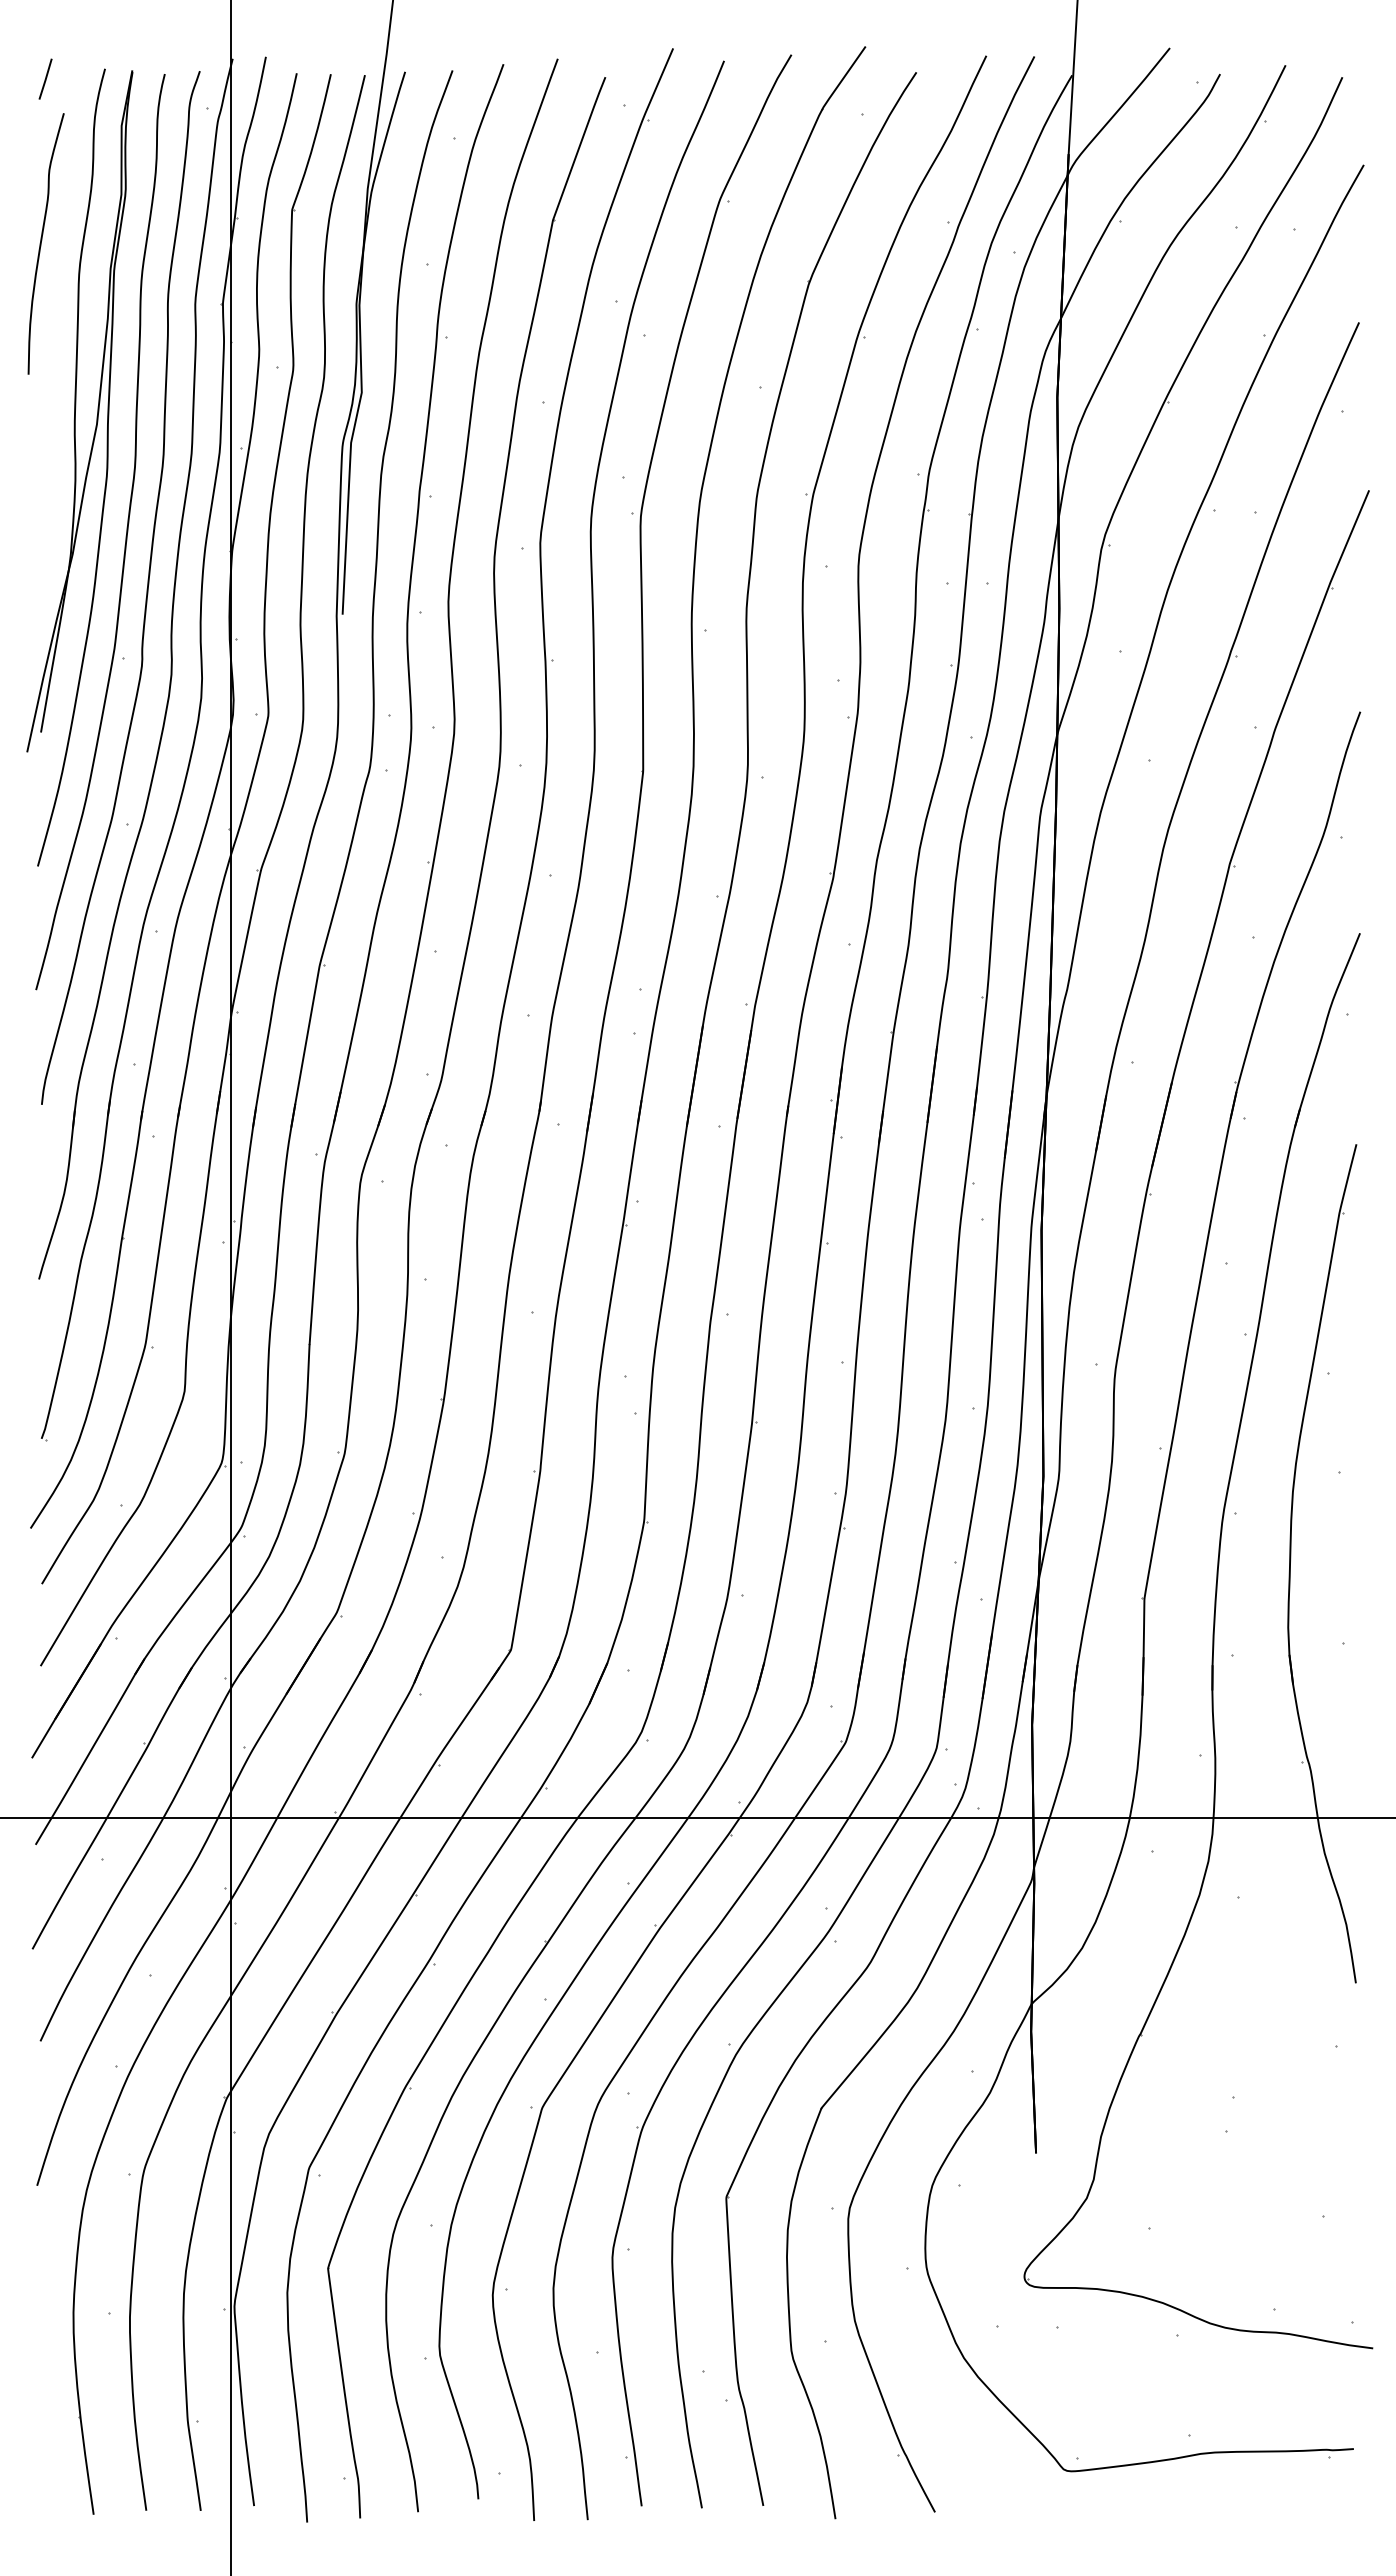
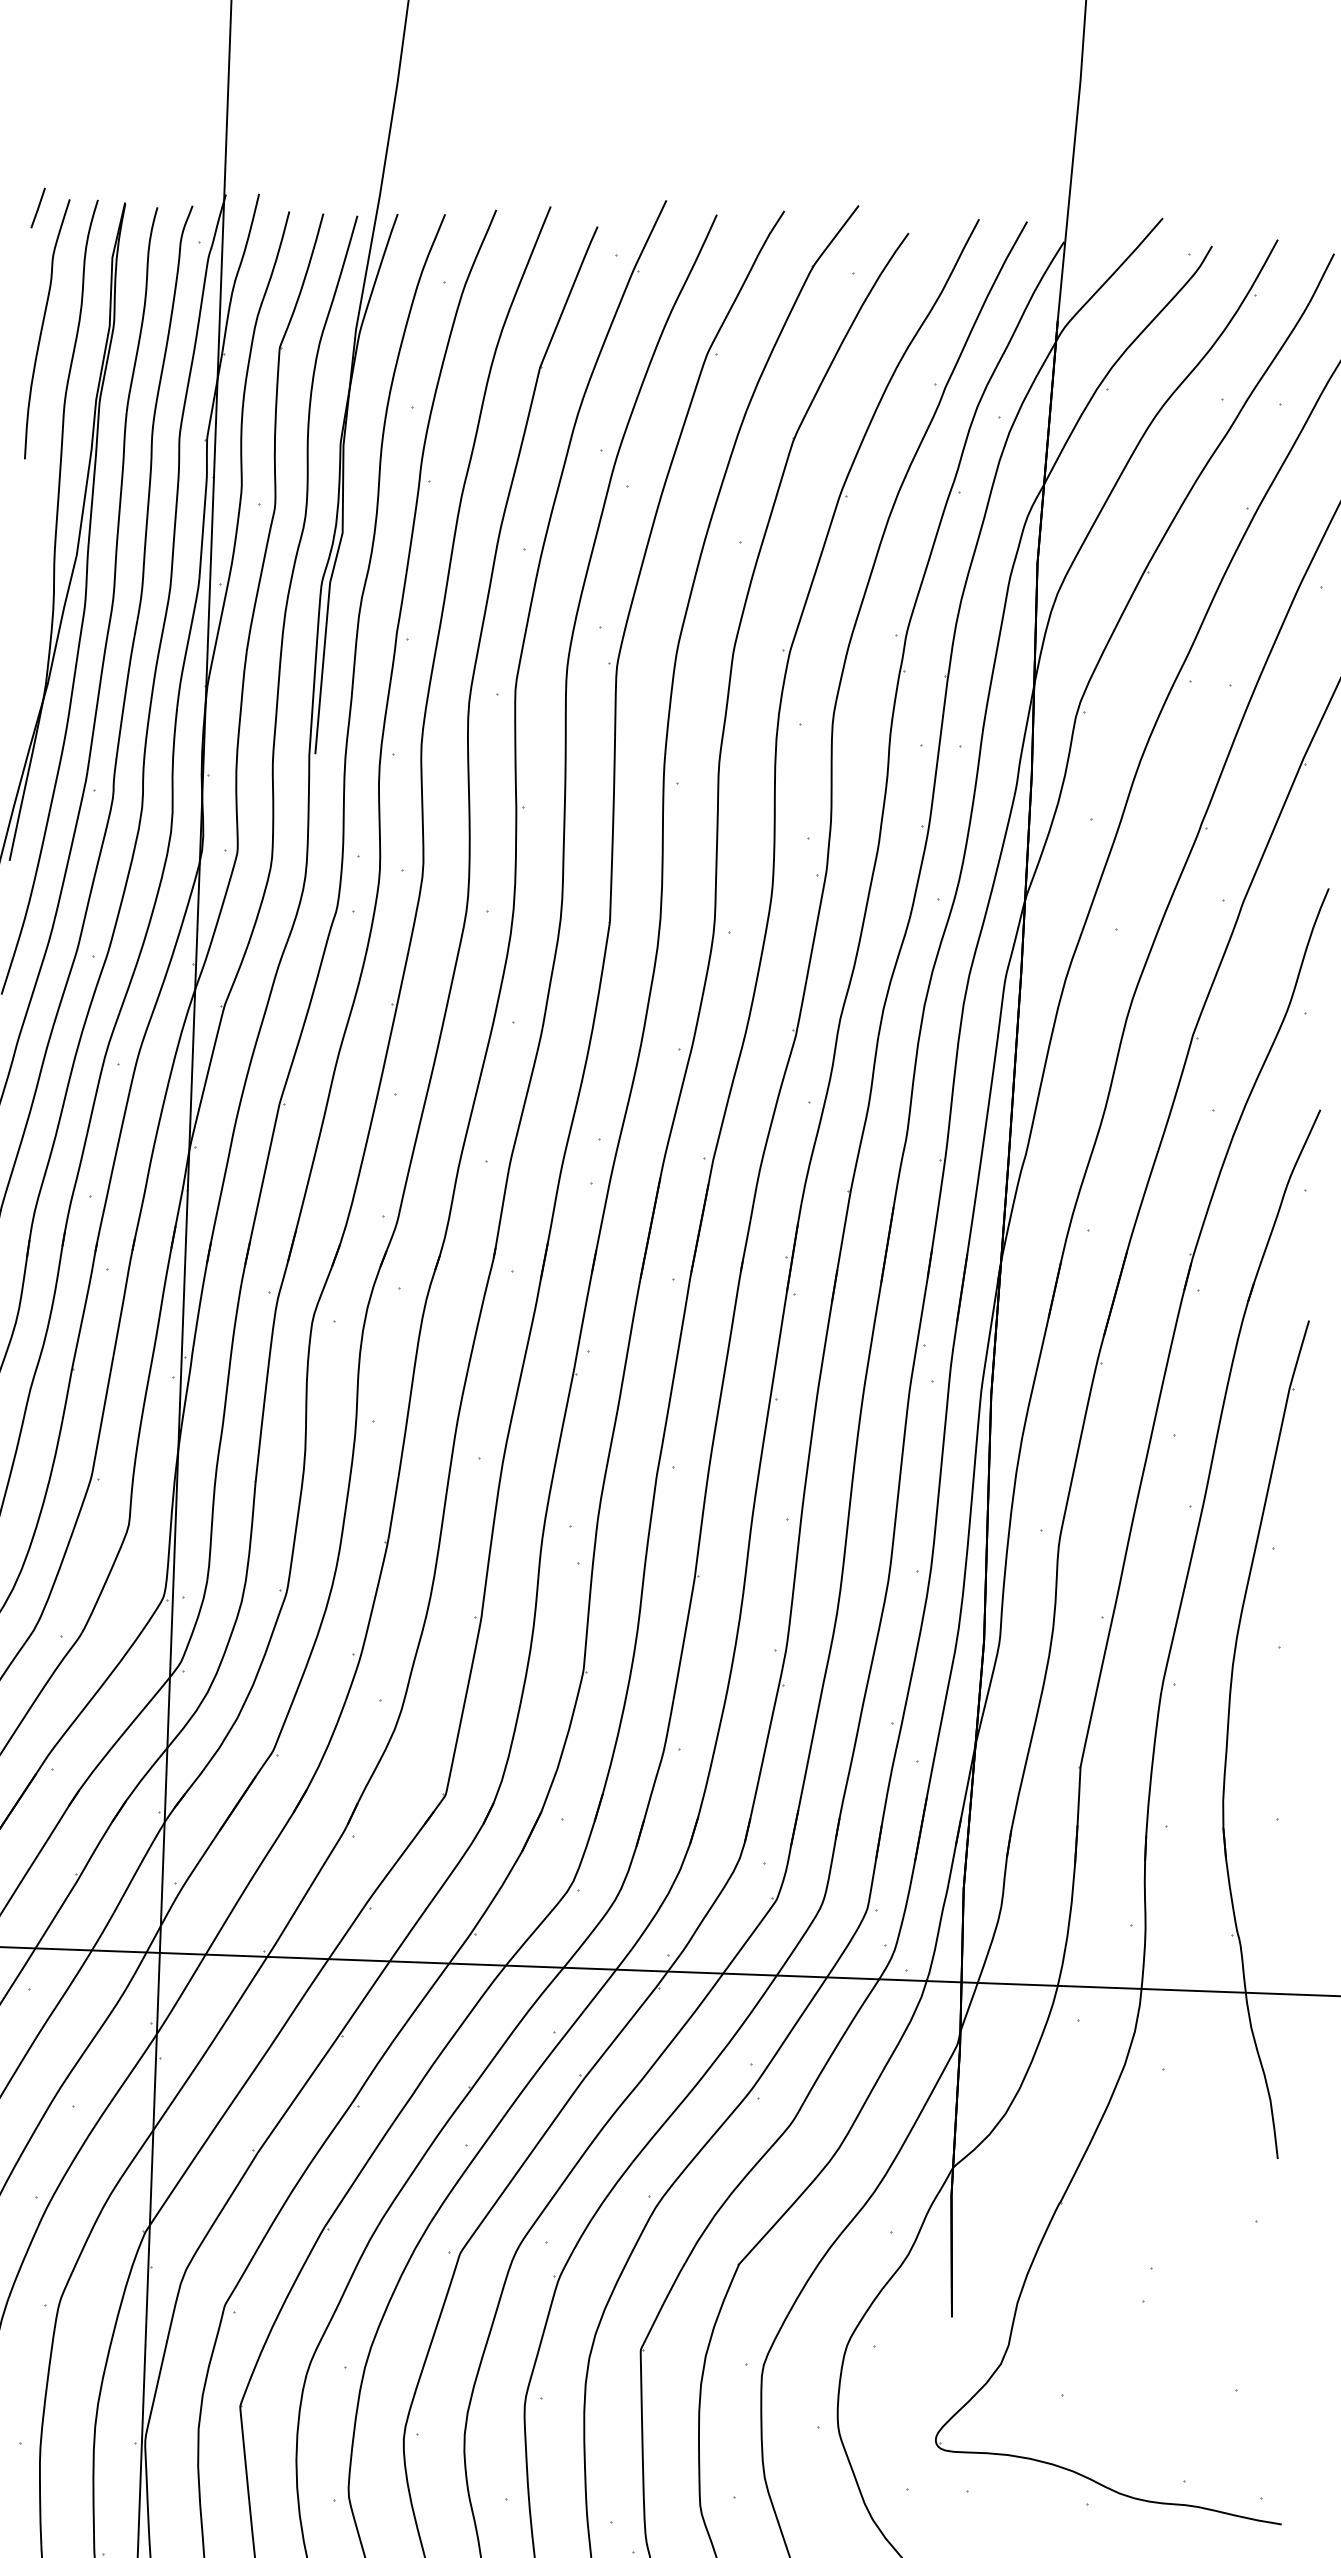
curve: (41, 243) -> (42, 328), moved

